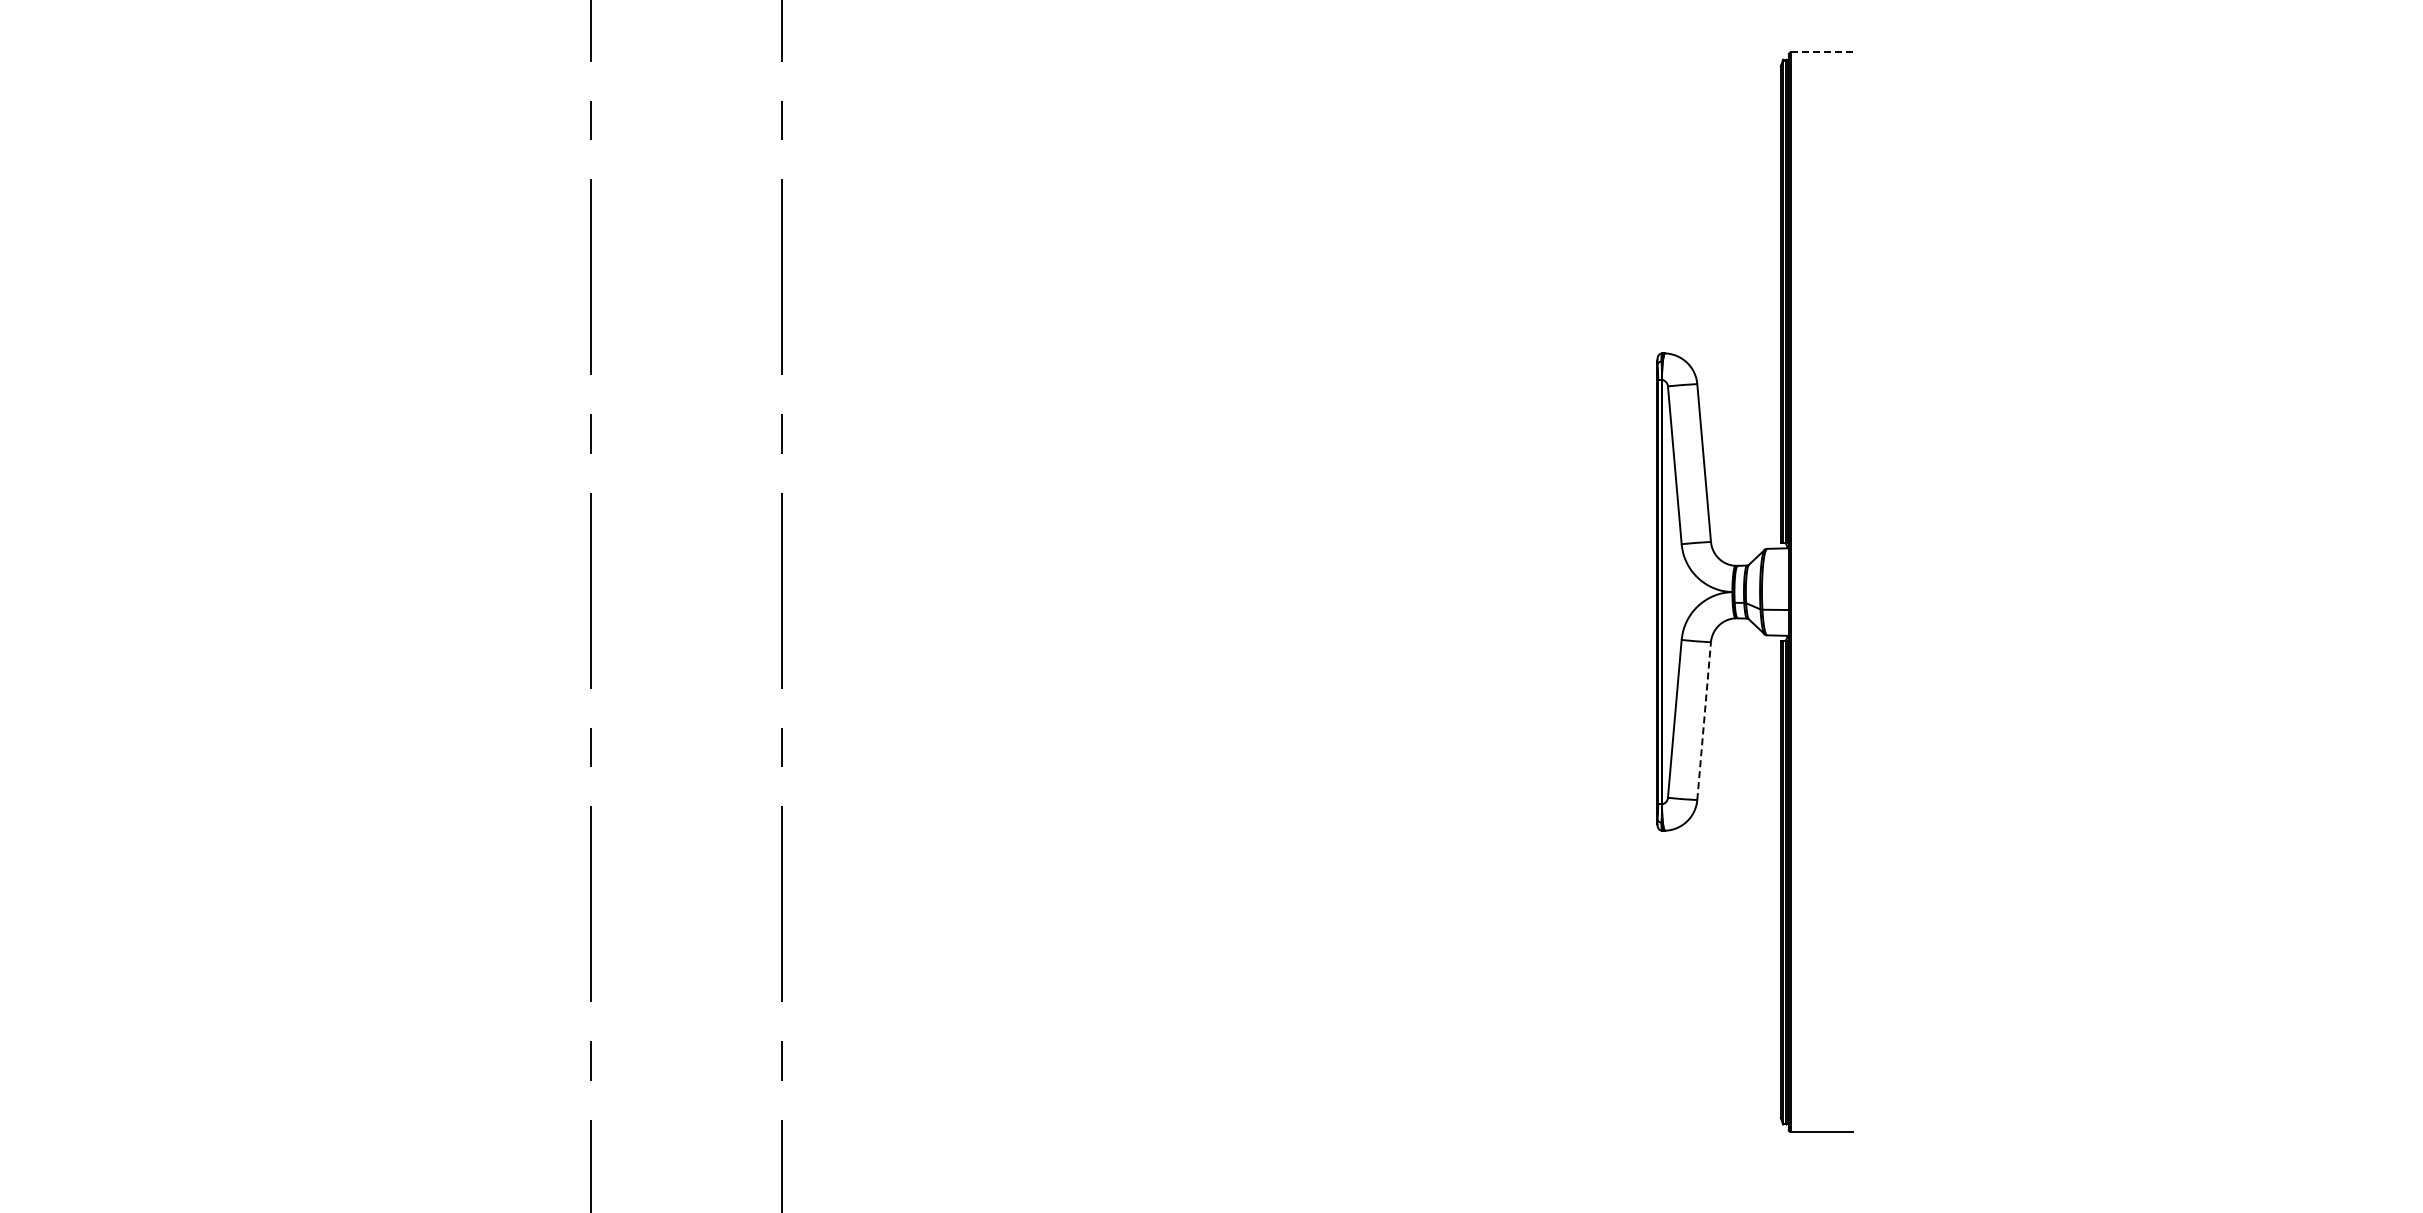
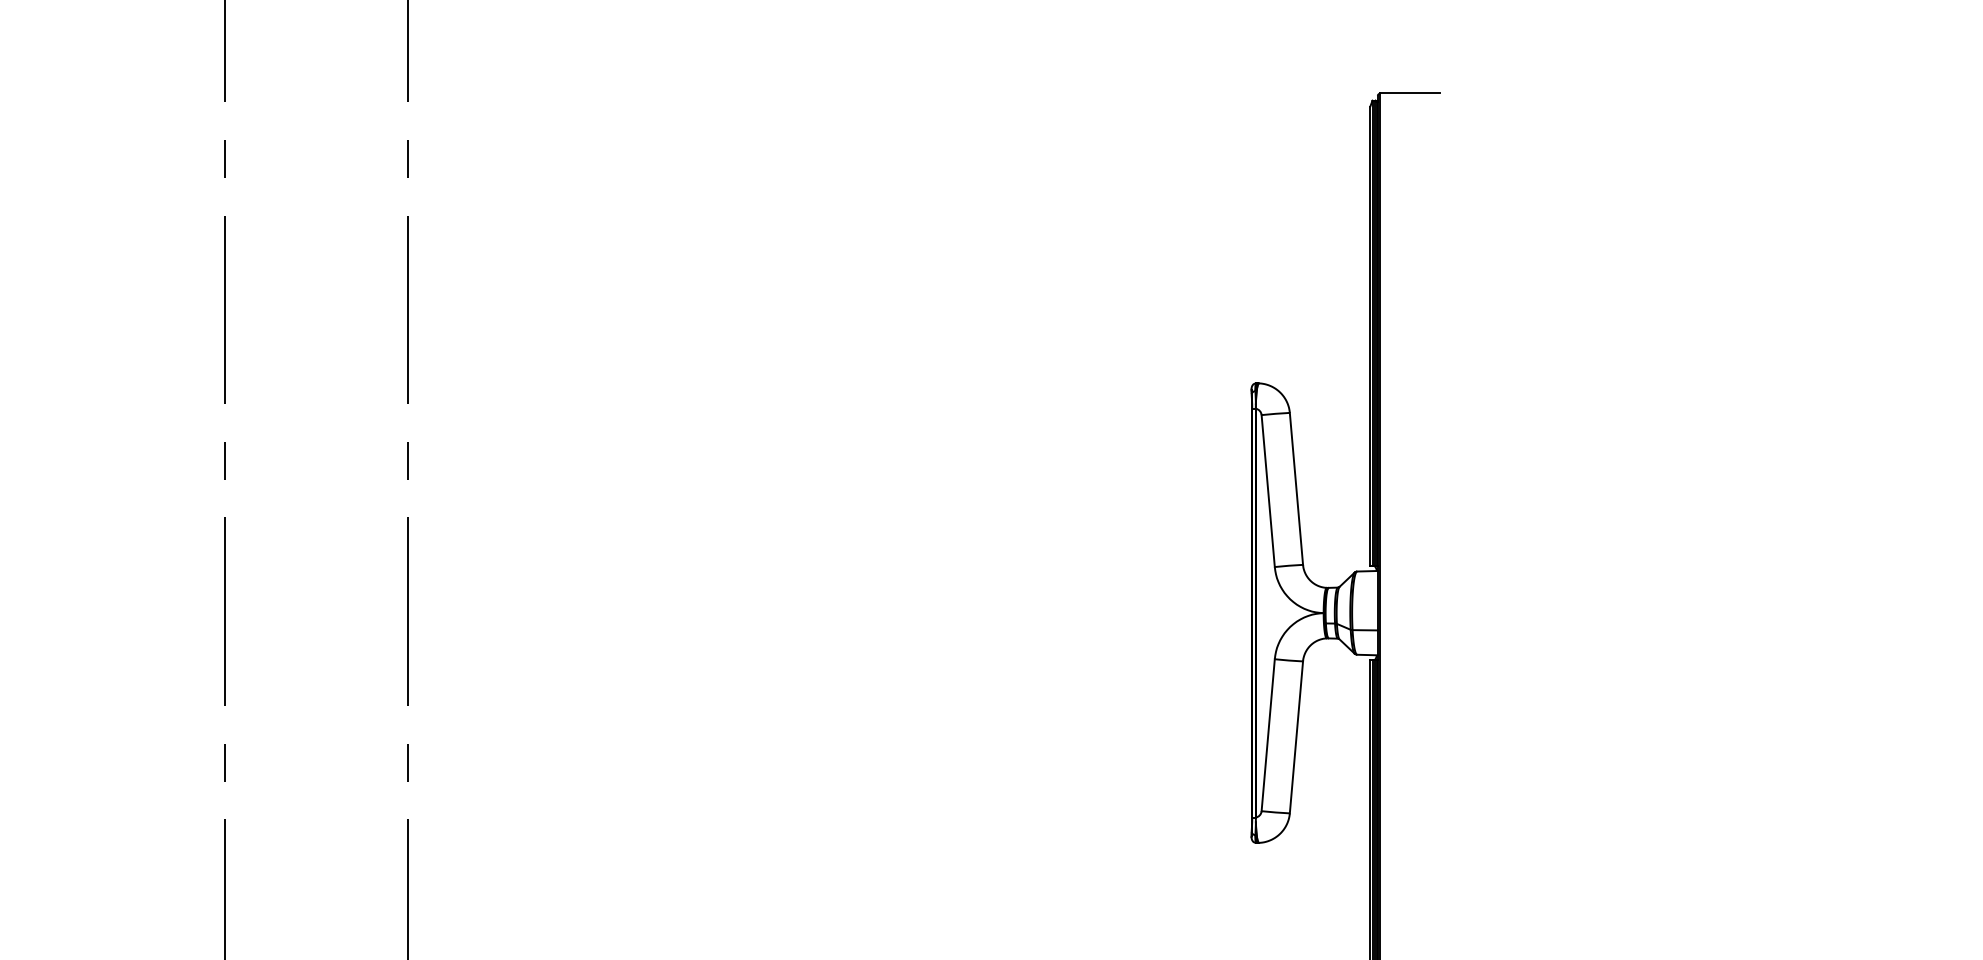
line: (1822, 52) -> (1410, 93), dashed -> solid
line: (1704, 720) -> (1296, 736), dashed -> solid

